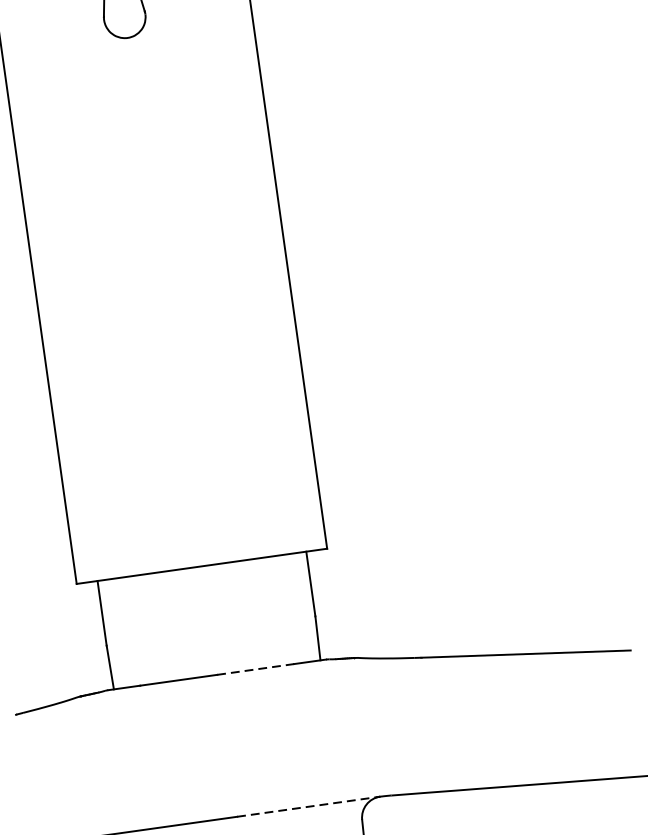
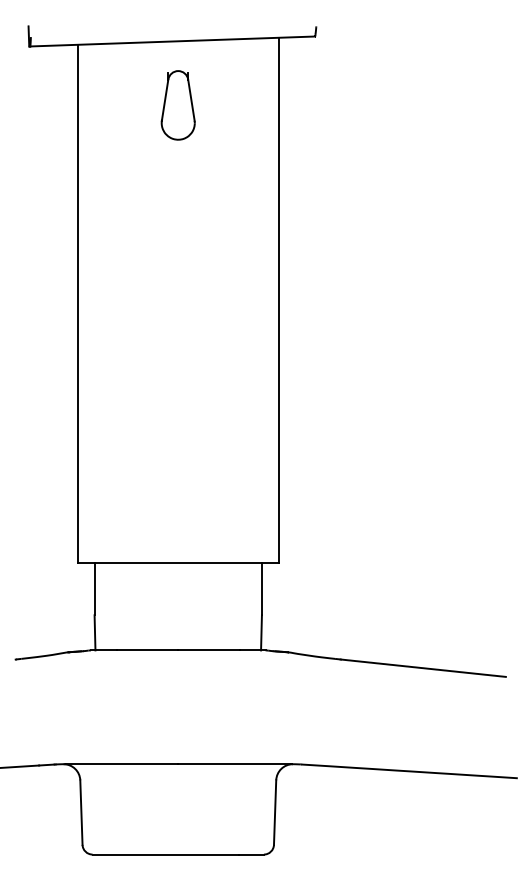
line: (256, 669) -> (209, 650), dashed -> solid
line: (308, 807) -> (235, 764), dashed -> solid

